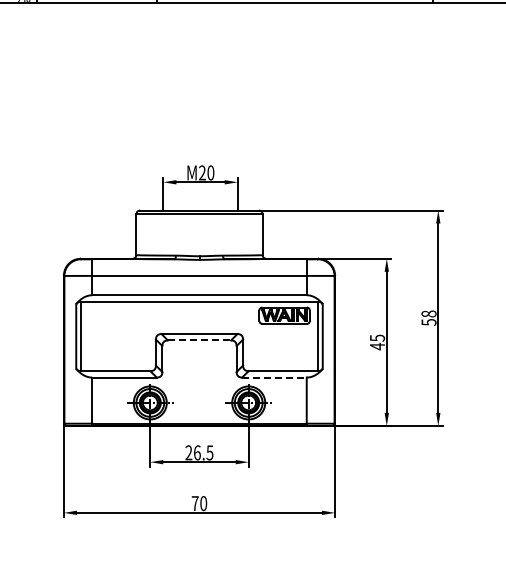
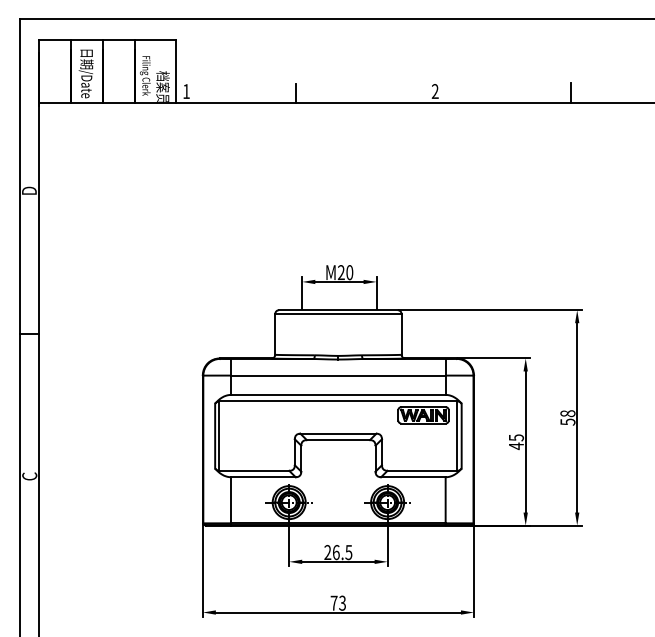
line: (199, 340) -> (338, 440), dashed -> solid
line: (274, 377) -> (413, 477), dashed -> solid
text: (203, 502) -> (342, 602), 70 -> 73

